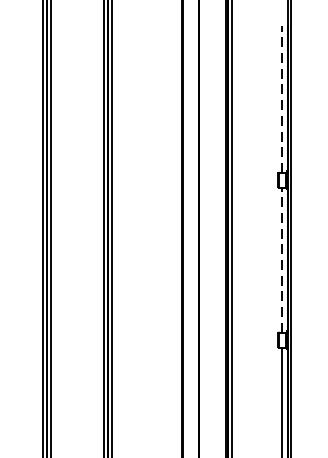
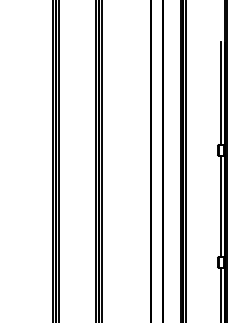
line: (281, 99) -> (220, 93), dashed -> solid
line: (281, 260) -> (220, 206), dashed -> solid

